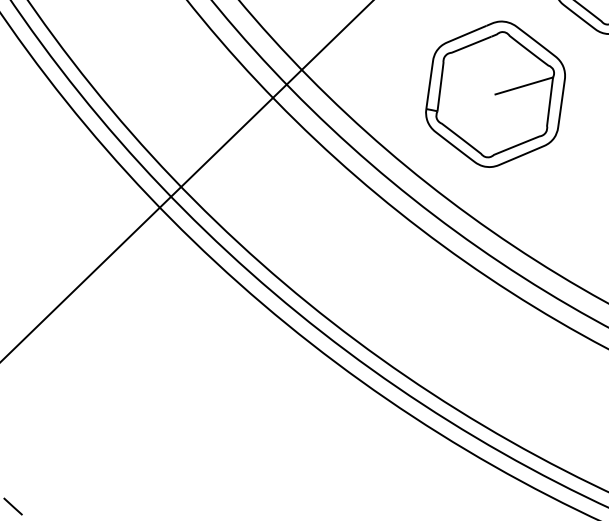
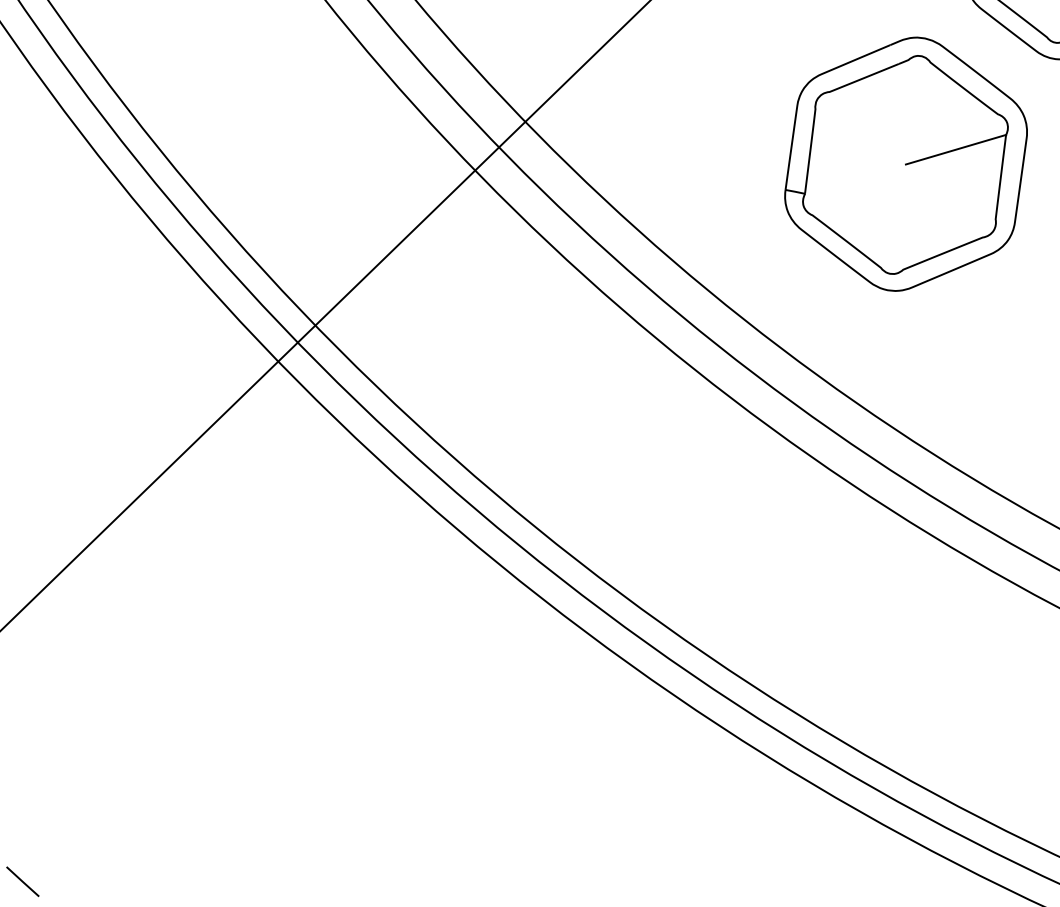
part: (495, 93) -> (905, 162), moved

